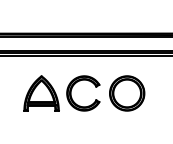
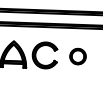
part: (127, 93) -> (78, 56), size x0.6

